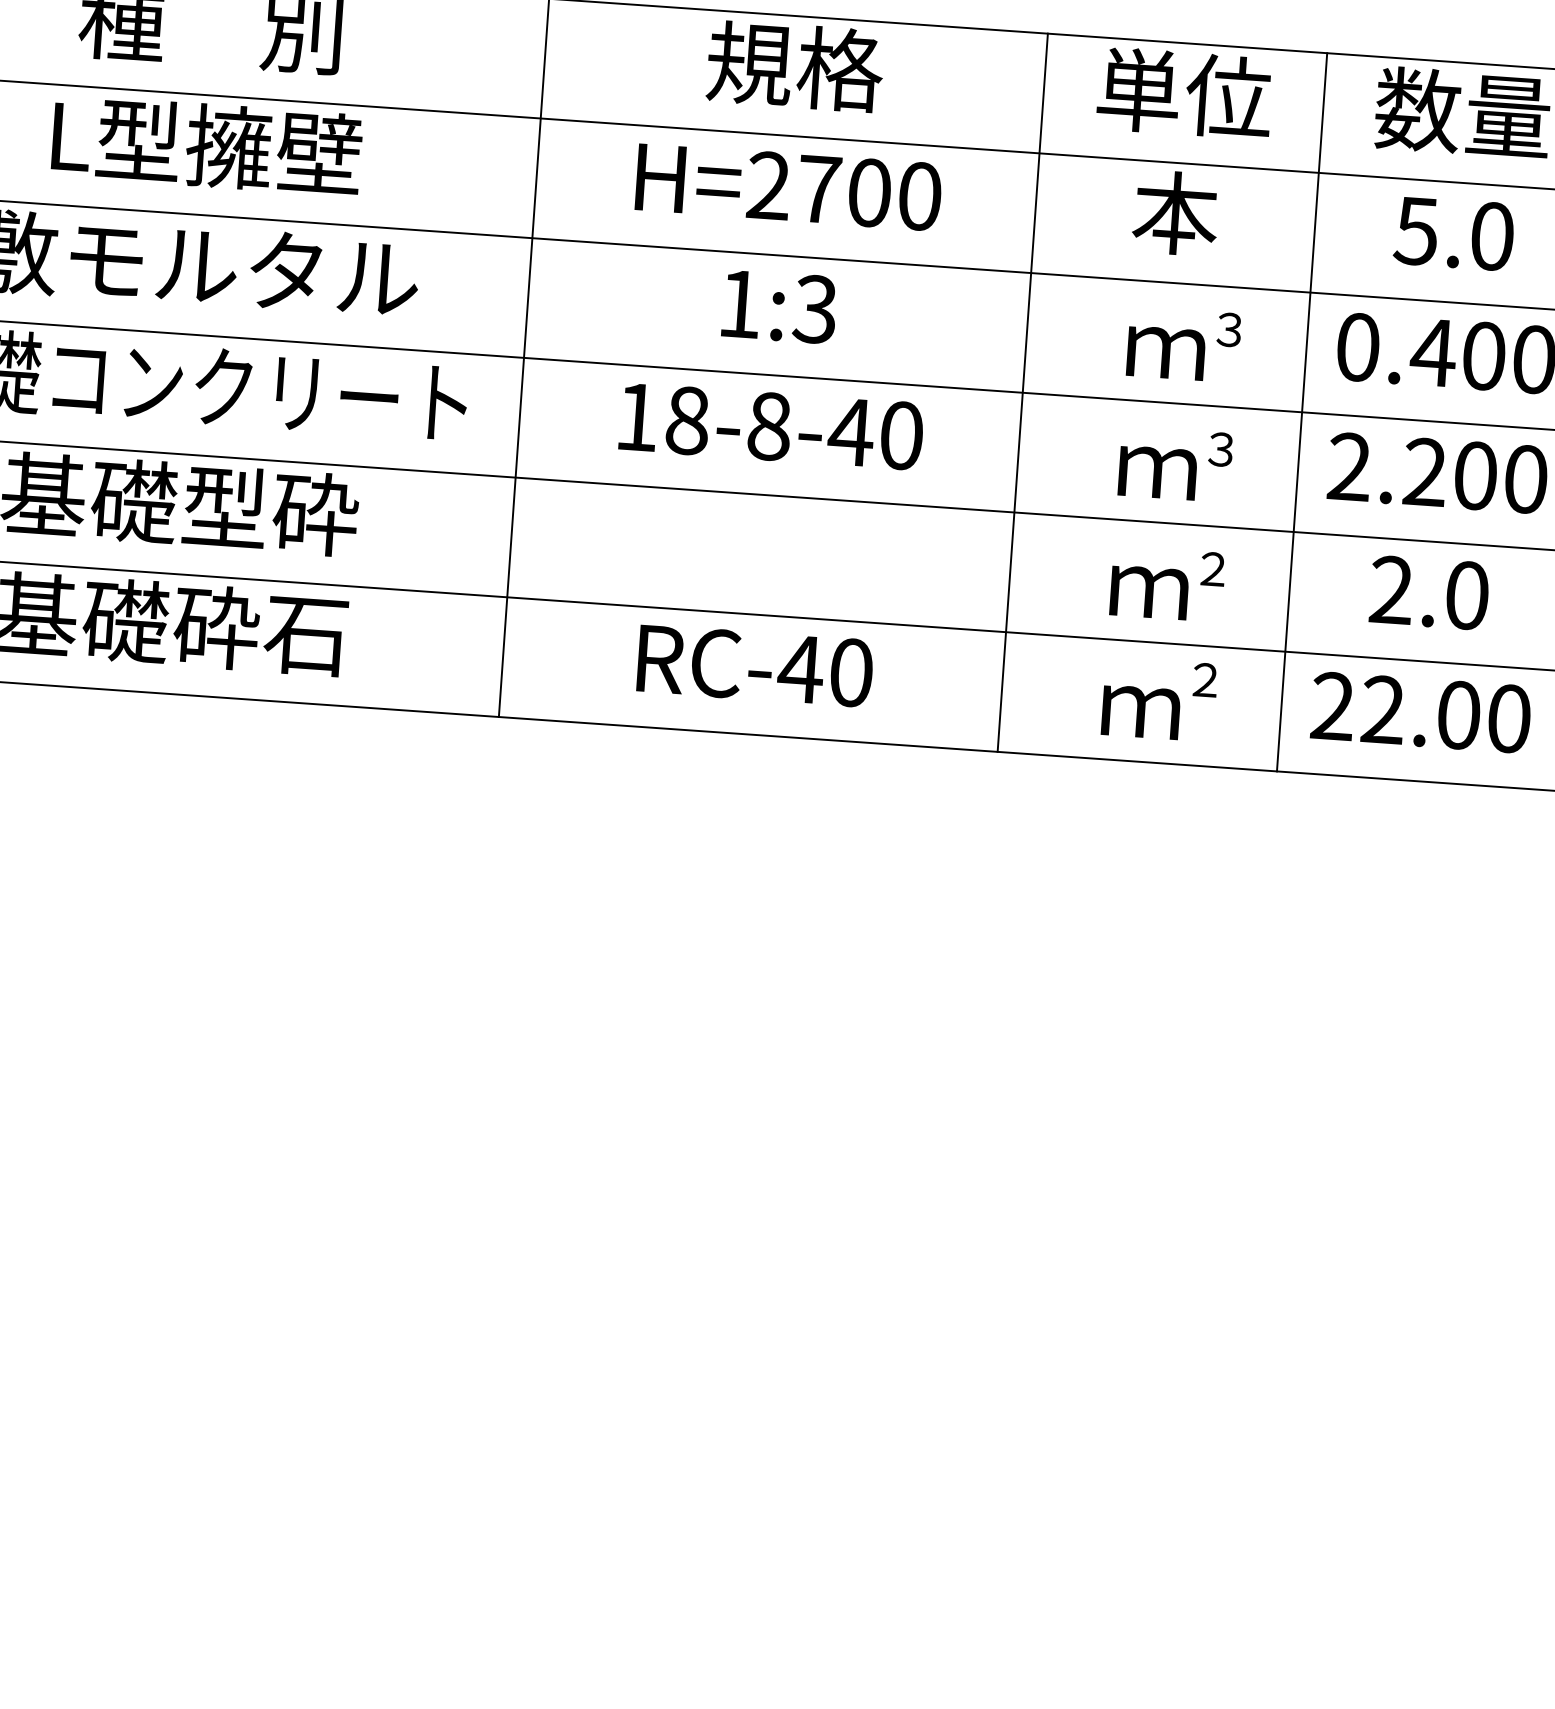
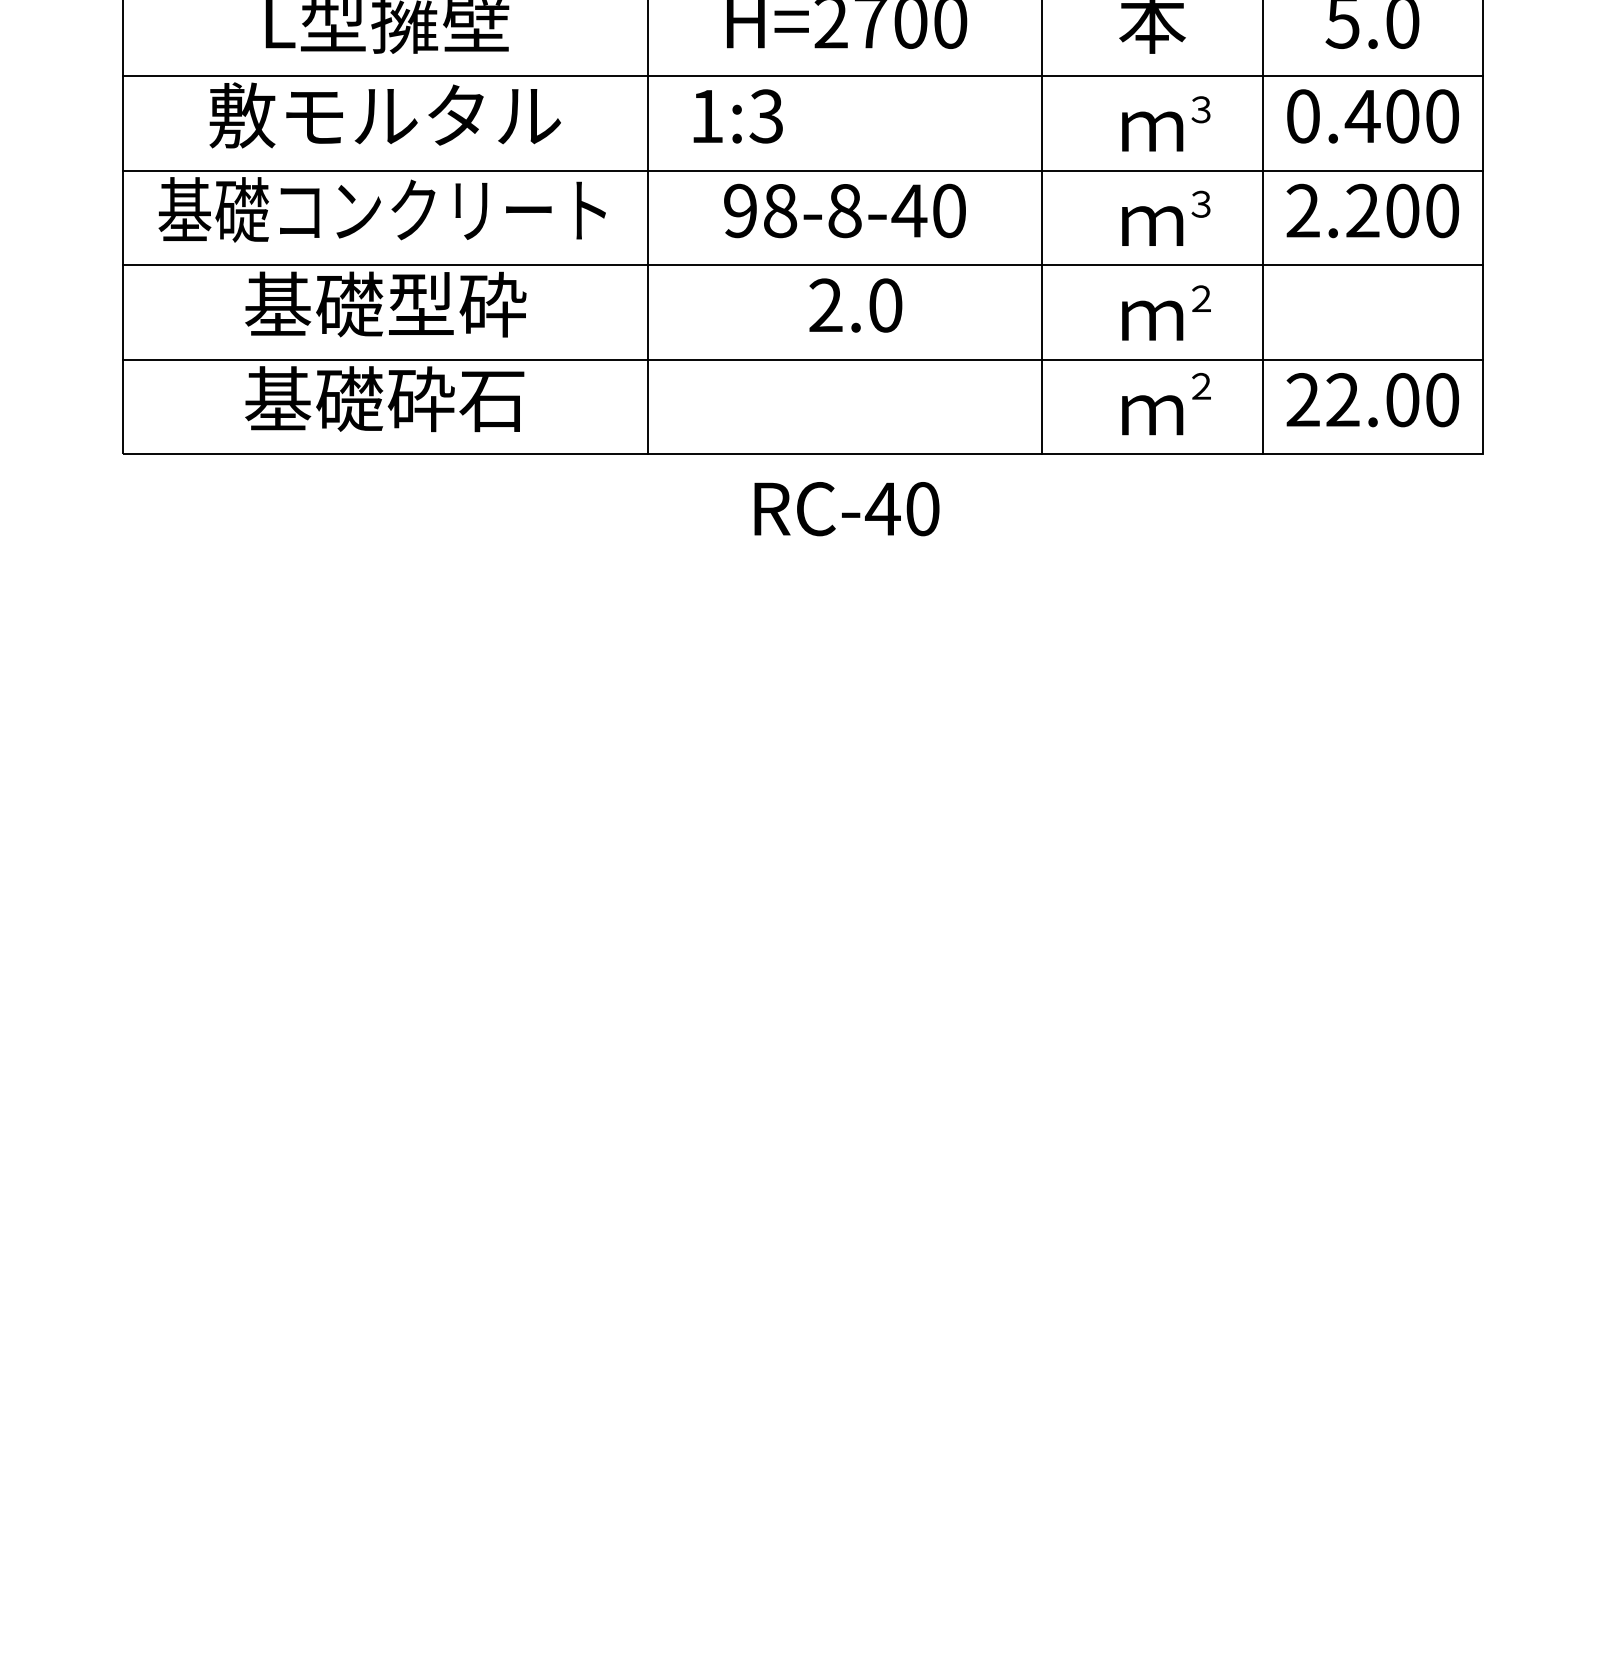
text: (778, 306) -> (737, 116), moved
text: (637, 416) -> (740, 210), 18-8-40 -> 98-8-40
text: (1429, 592) -> (855, 305), moved
text: (754, 666) -> (846, 509), moved

